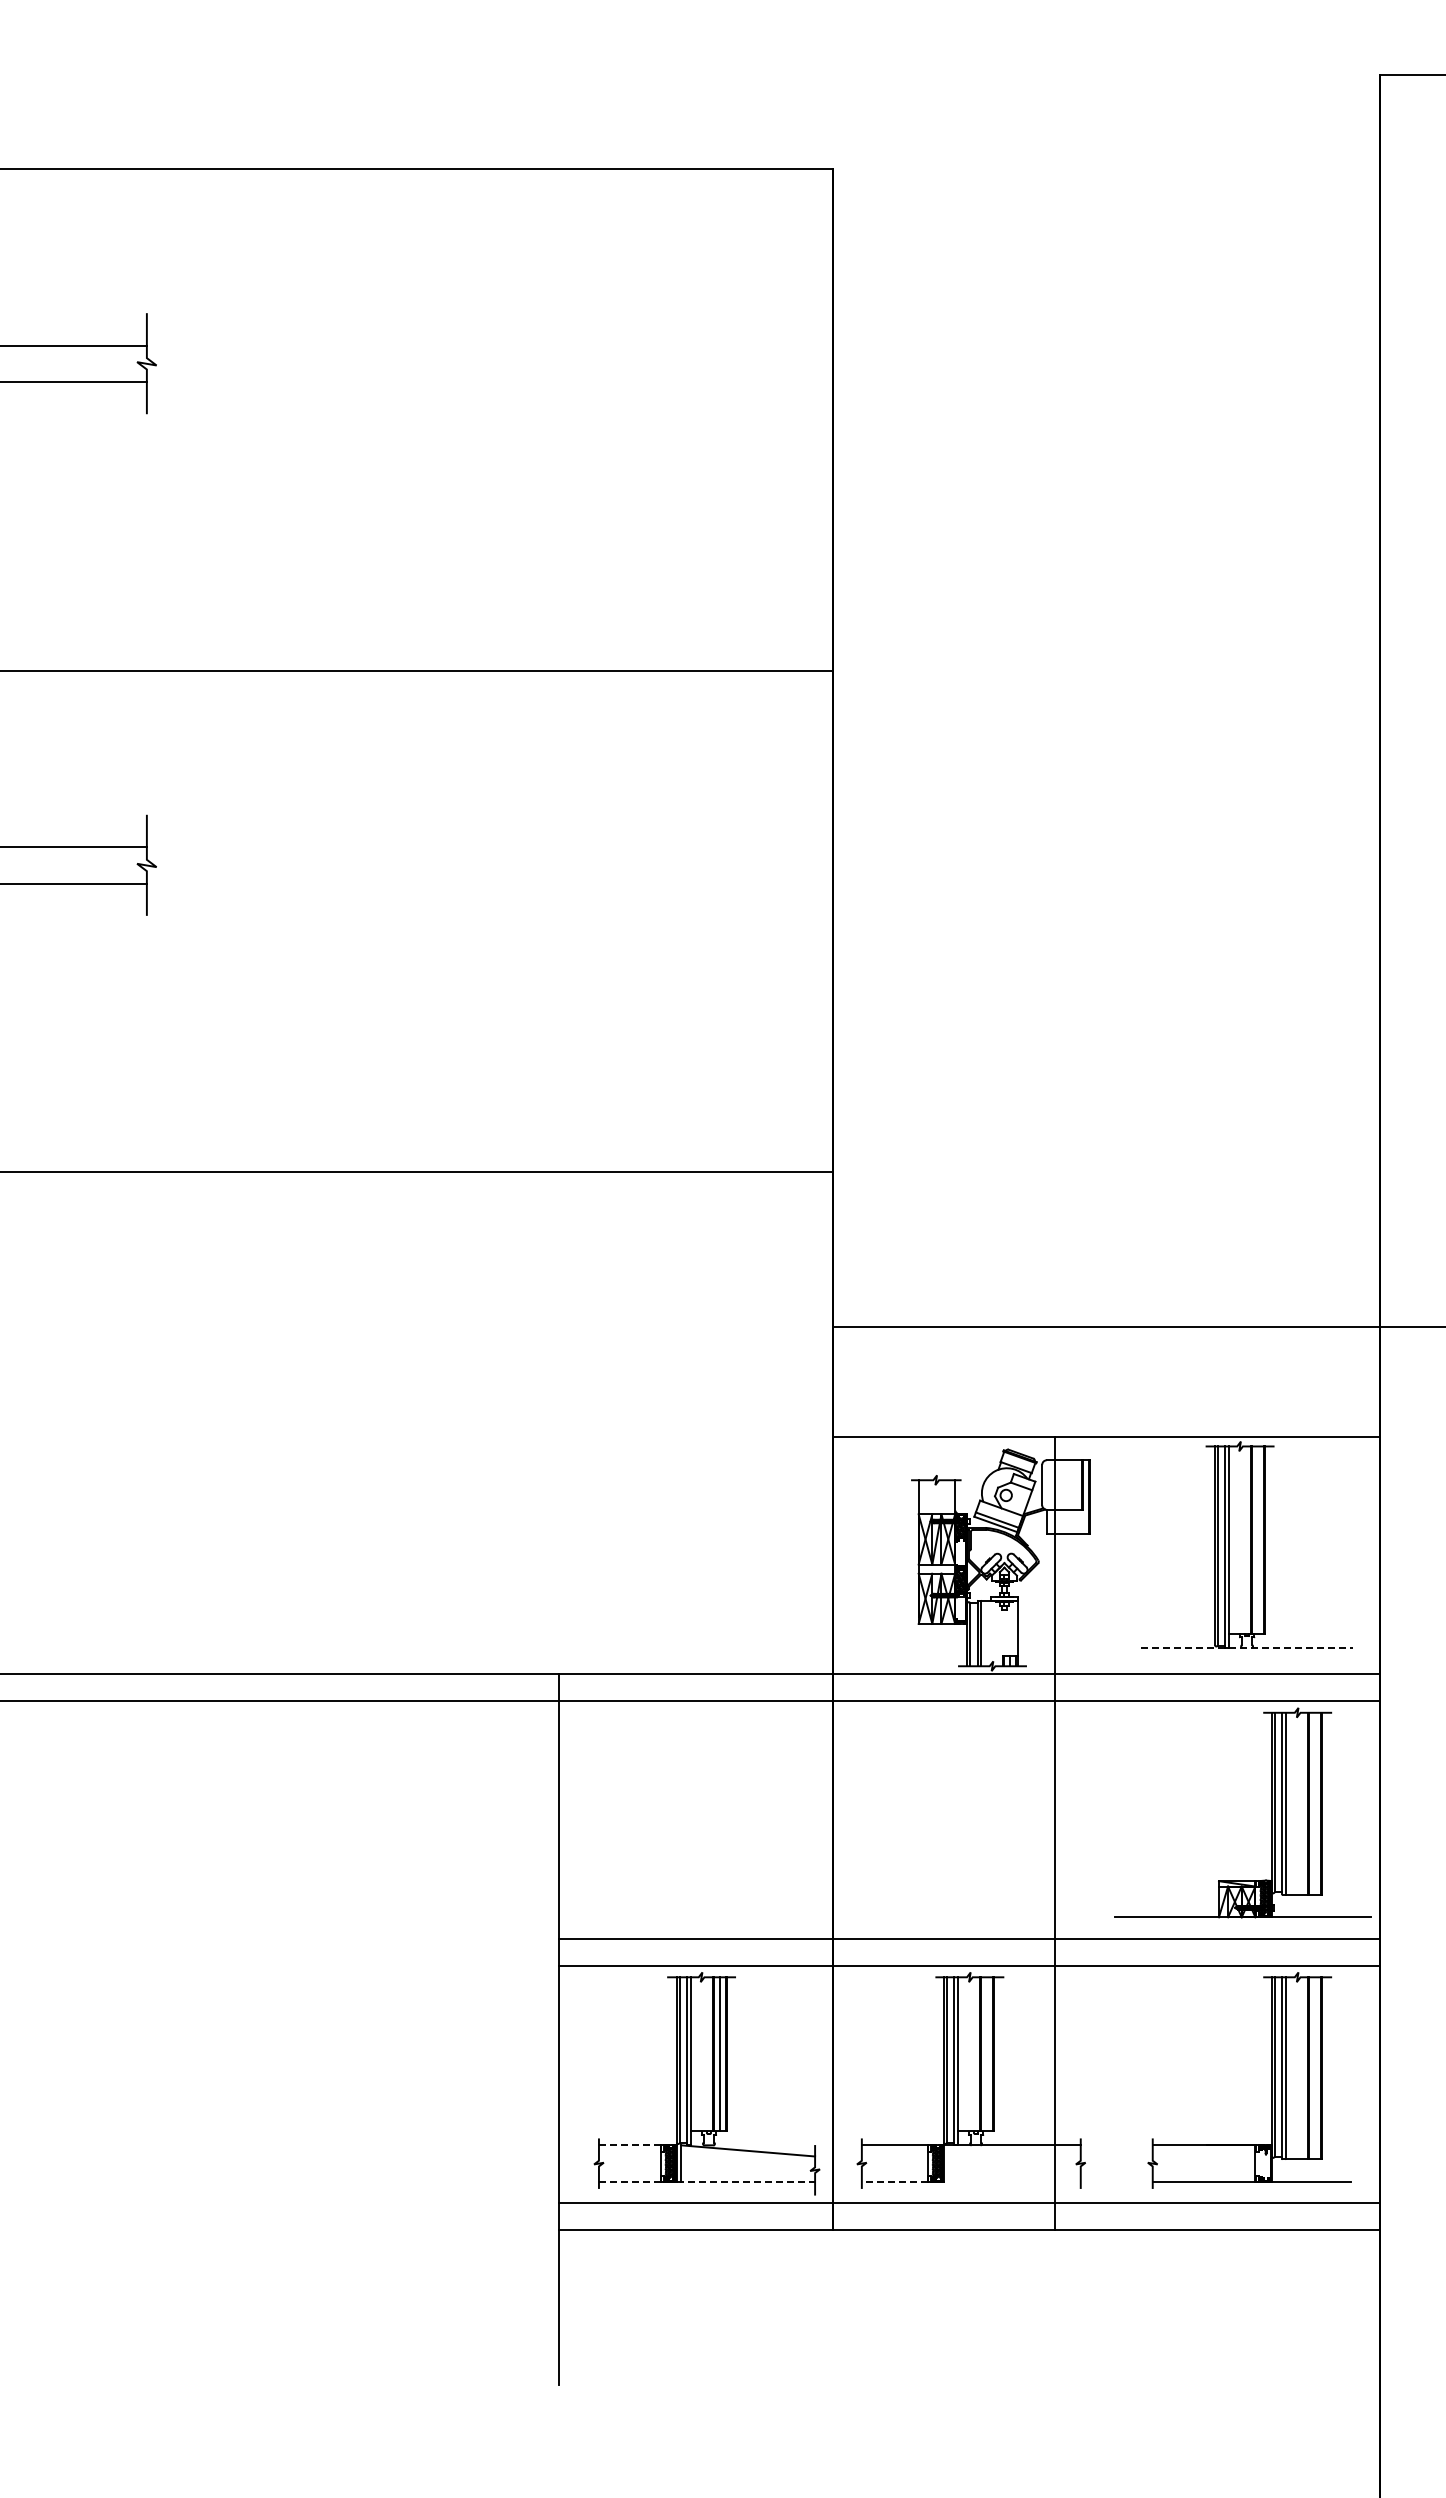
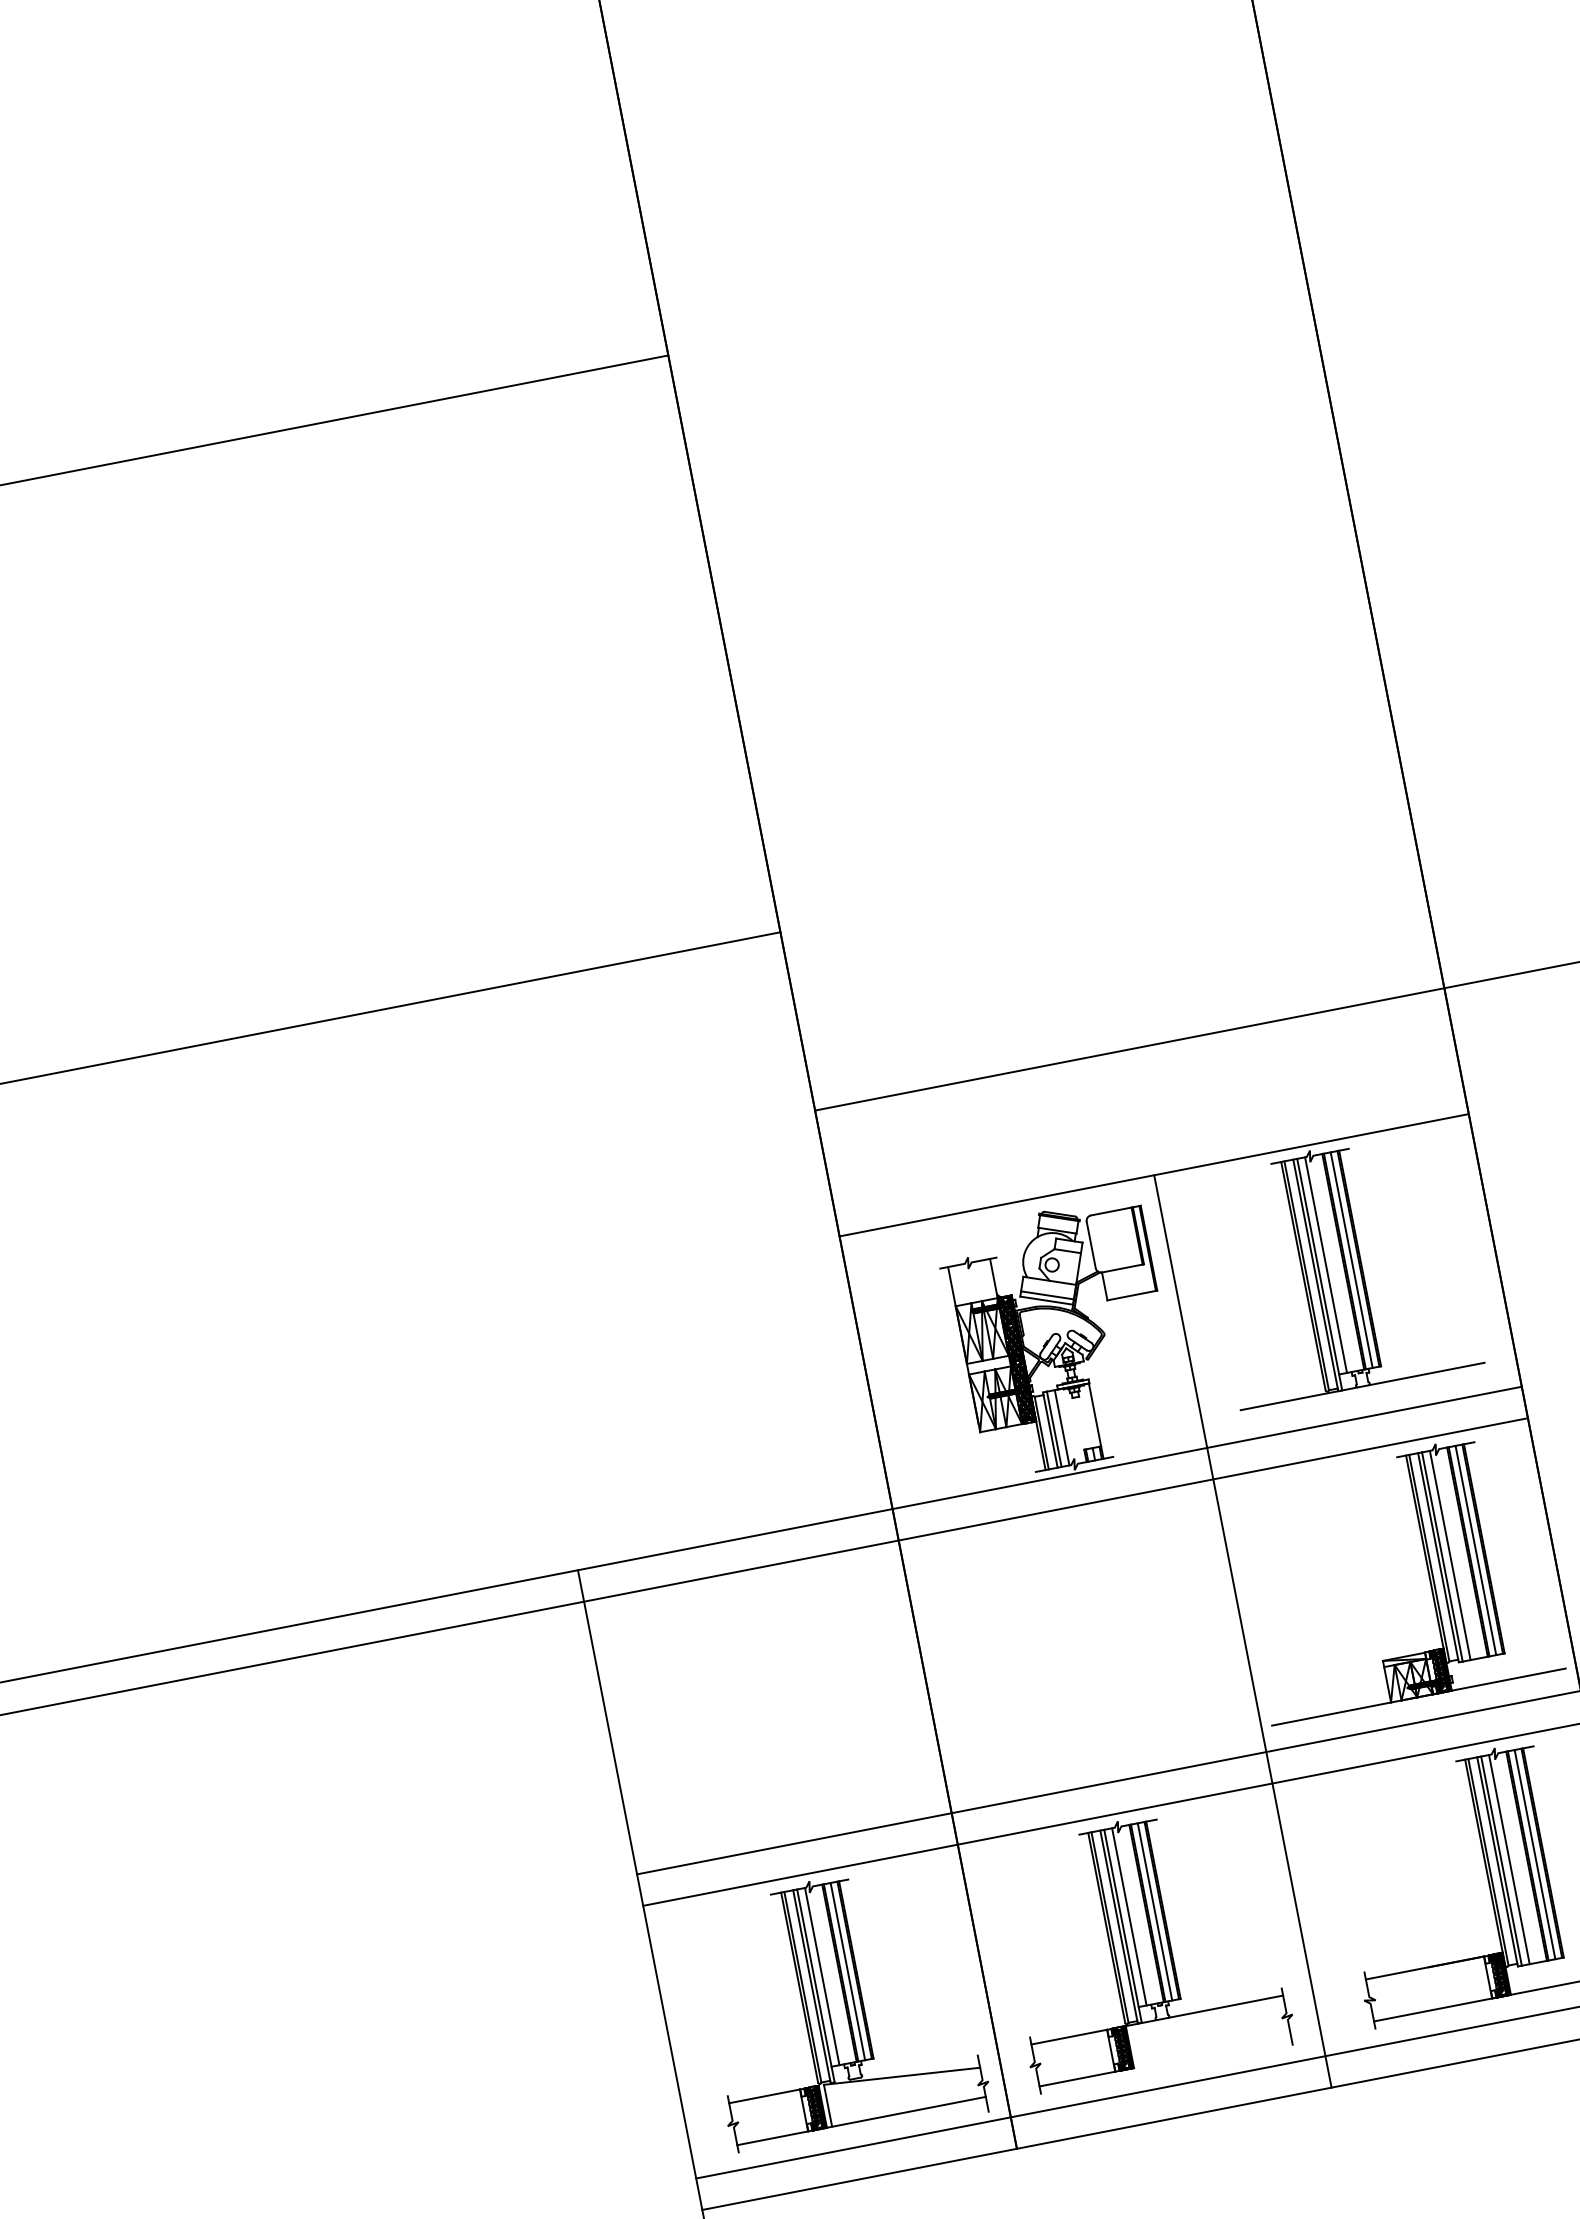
line: (1235, 1539) -> (1325, 1264), added
line: (1258, 1539) -> (1352, 1259), added
hatch: (960, 1552) -> (1012, 1340), added
hatch: (960, 1607) -> (1024, 1404), added
line: (988, 1633) -> (1062, 1427), added
line: (1247, 1647) -> (1363, 1385), dashed -> solid
line: (1292, 1803) -> (1450, 1555), added
line: (1314, 1803) -> (1475, 1550), added
line: (1055, 1833) -> (1243, 1631), moved
line: (697, 2054) -> (822, 1976), added
line: (964, 2054) -> (1129, 1917), added
line: (987, 2054) -> (1155, 1911), added
line: (1292, 2068) -> (1509, 1859), added
line: (1314, 2068) -> (1534, 1854), added
line: (629, 2145) -> (764, 2096), dashed -> solid
hatch: (1265, 2163) -> (1499, 1975), added
line: (629, 2181) -> (772, 2137), dashed -> solid
line: (746, 2181) -> (906, 2111), dashed -> solid
line: (894, 2181) -> (1077, 2078), dashed -> solid

